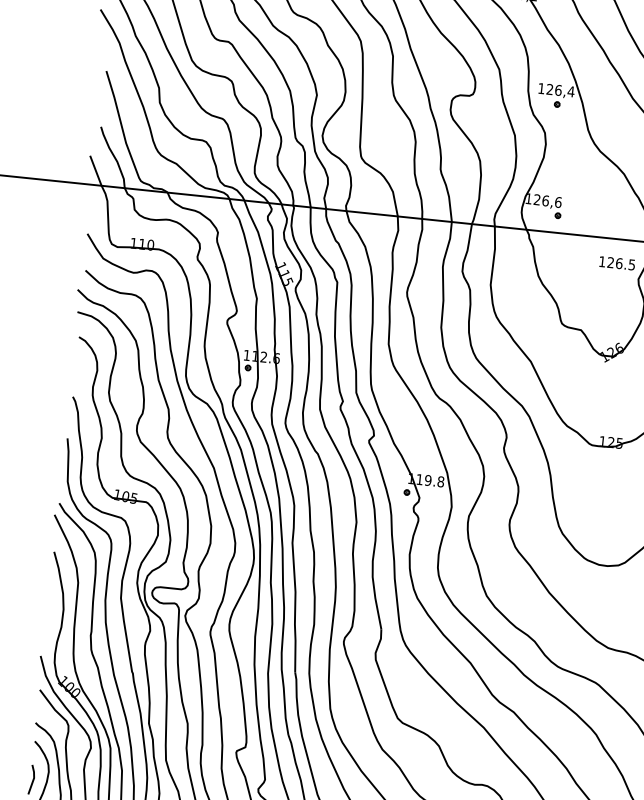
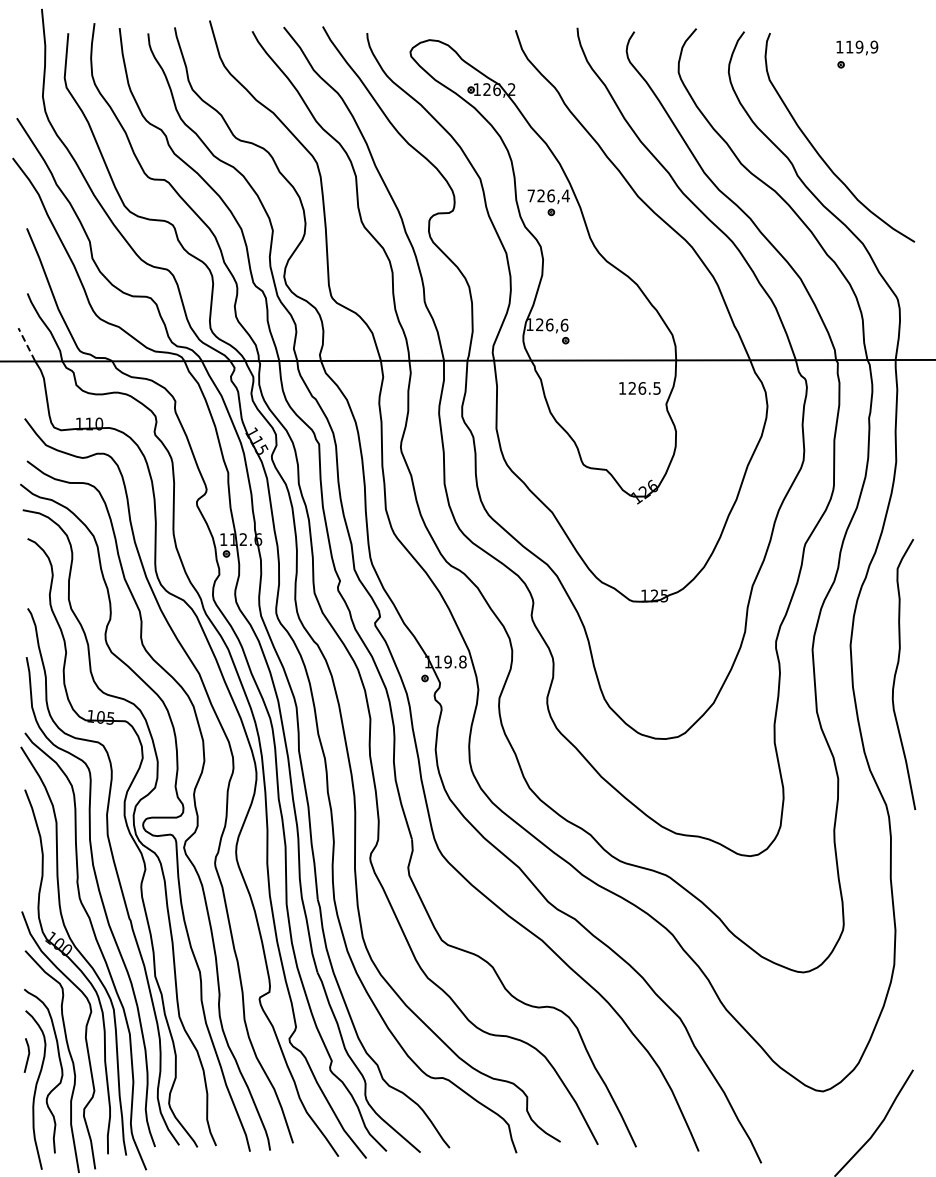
text: (540, 88) -> (530, 195), 126,4 -> 726,4
line: (95, 170) -> (26, 344), solid -> dashed

